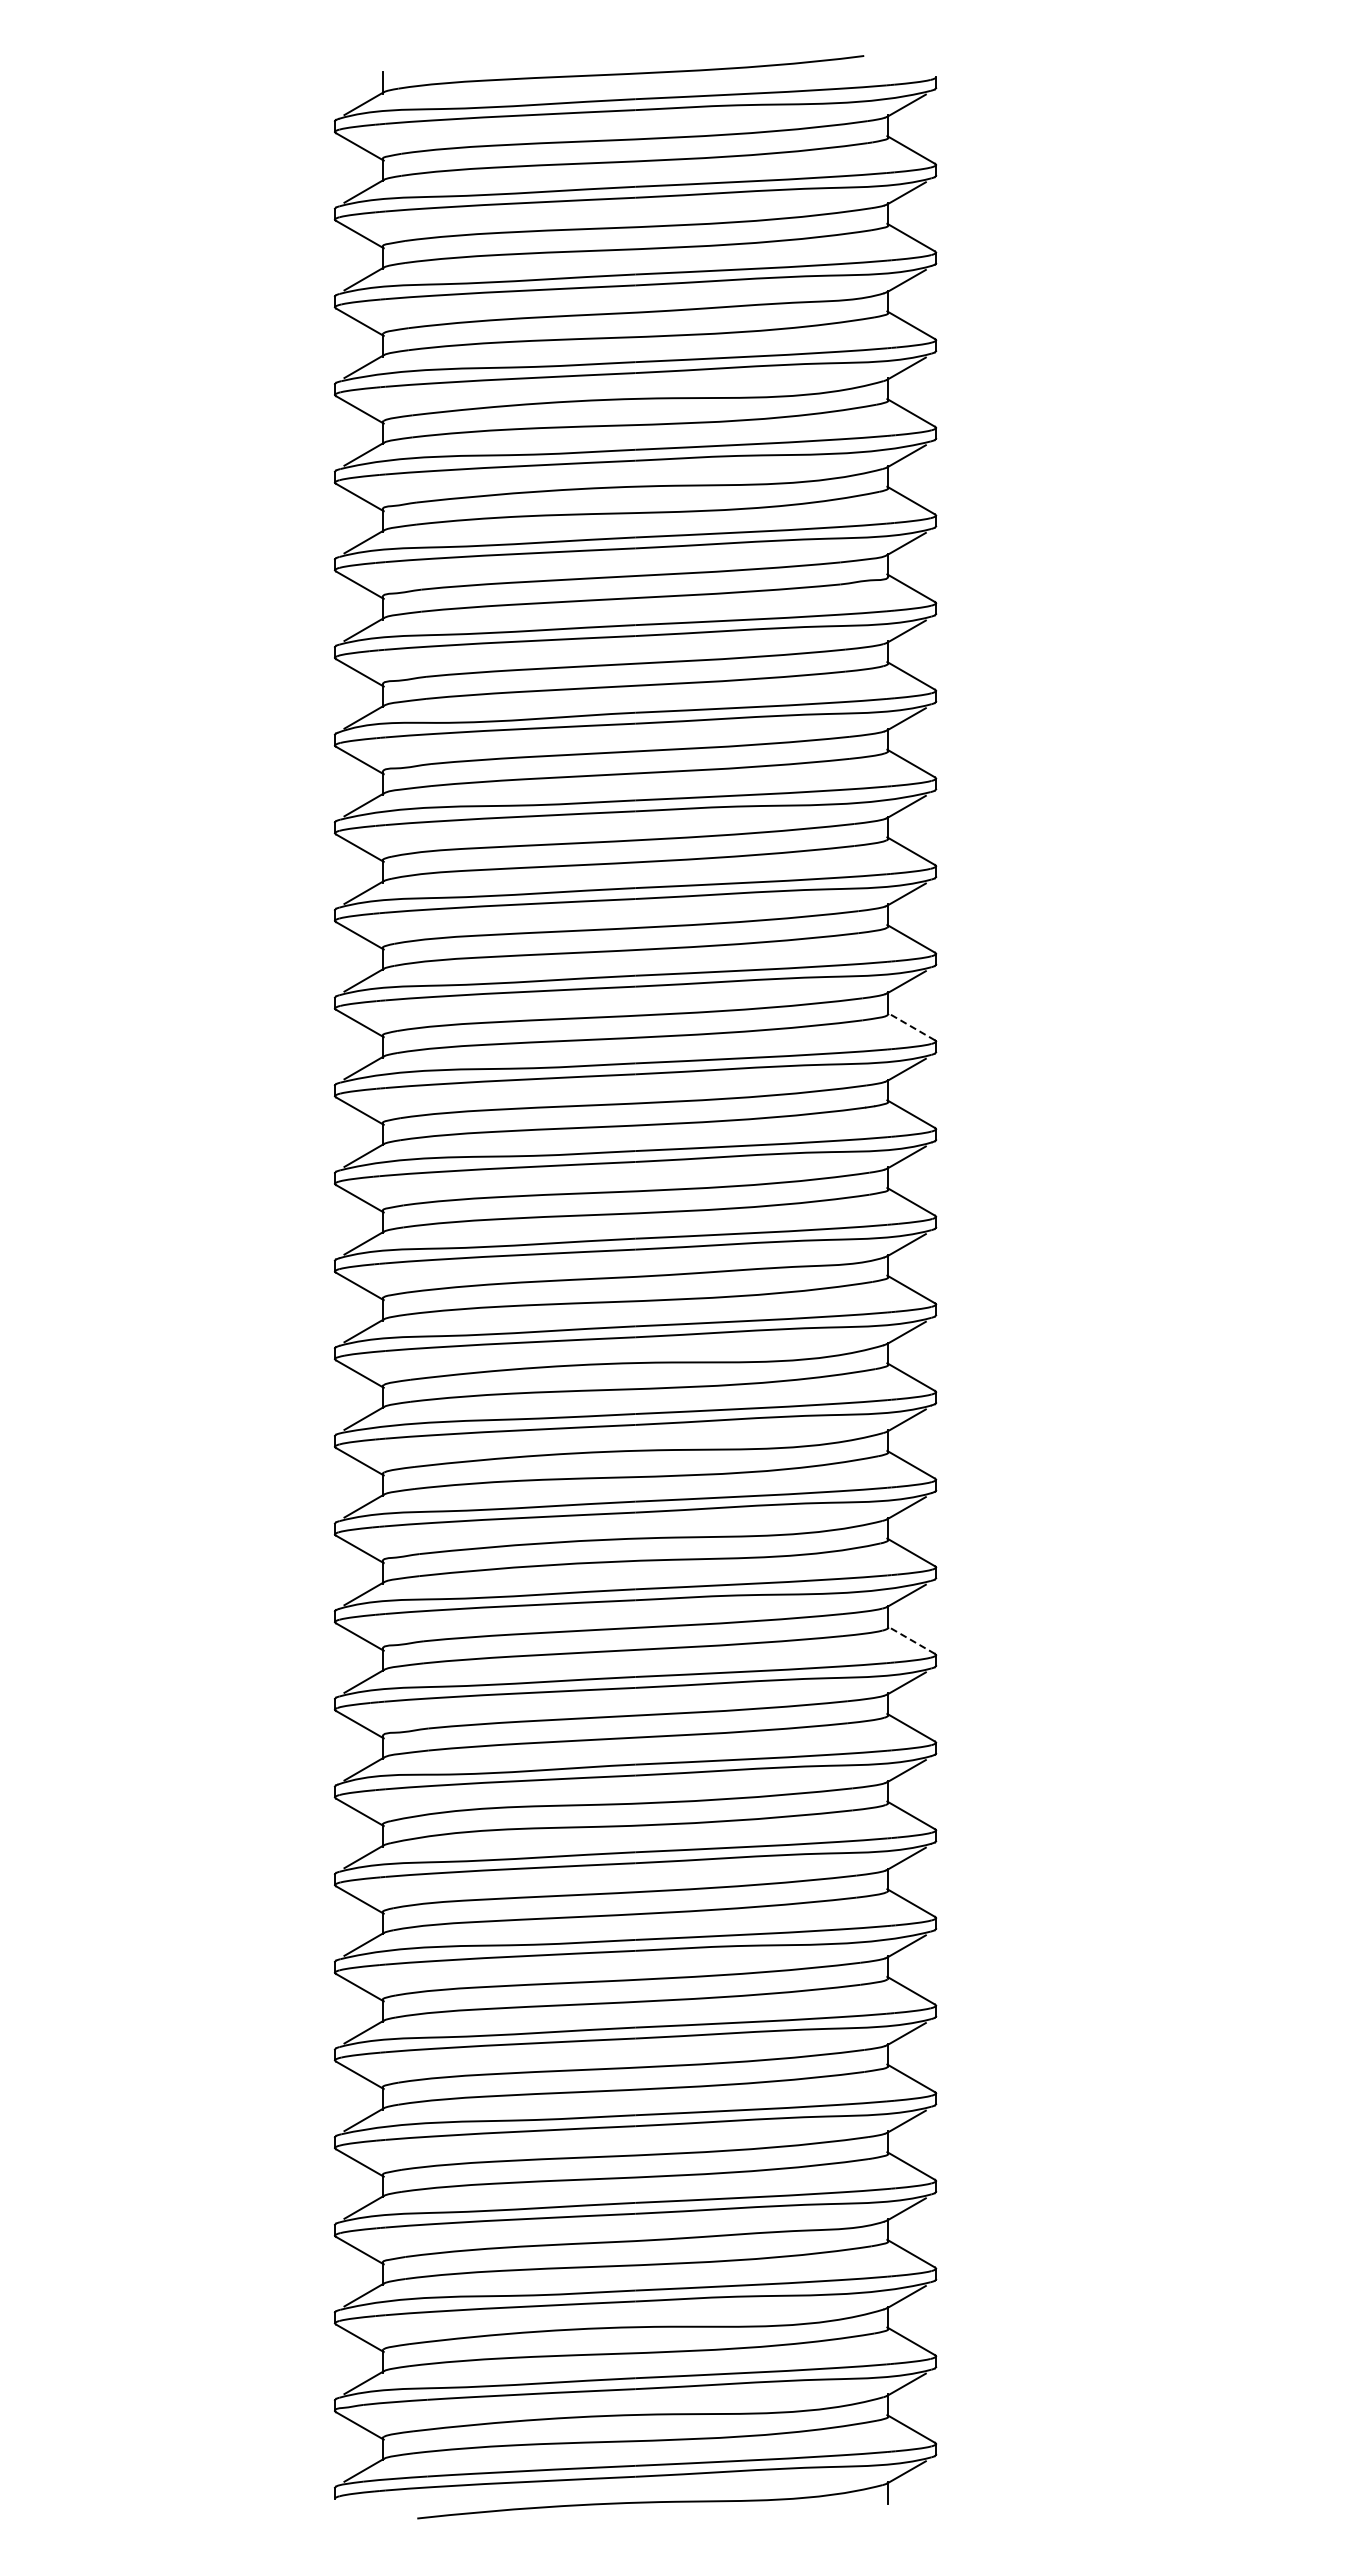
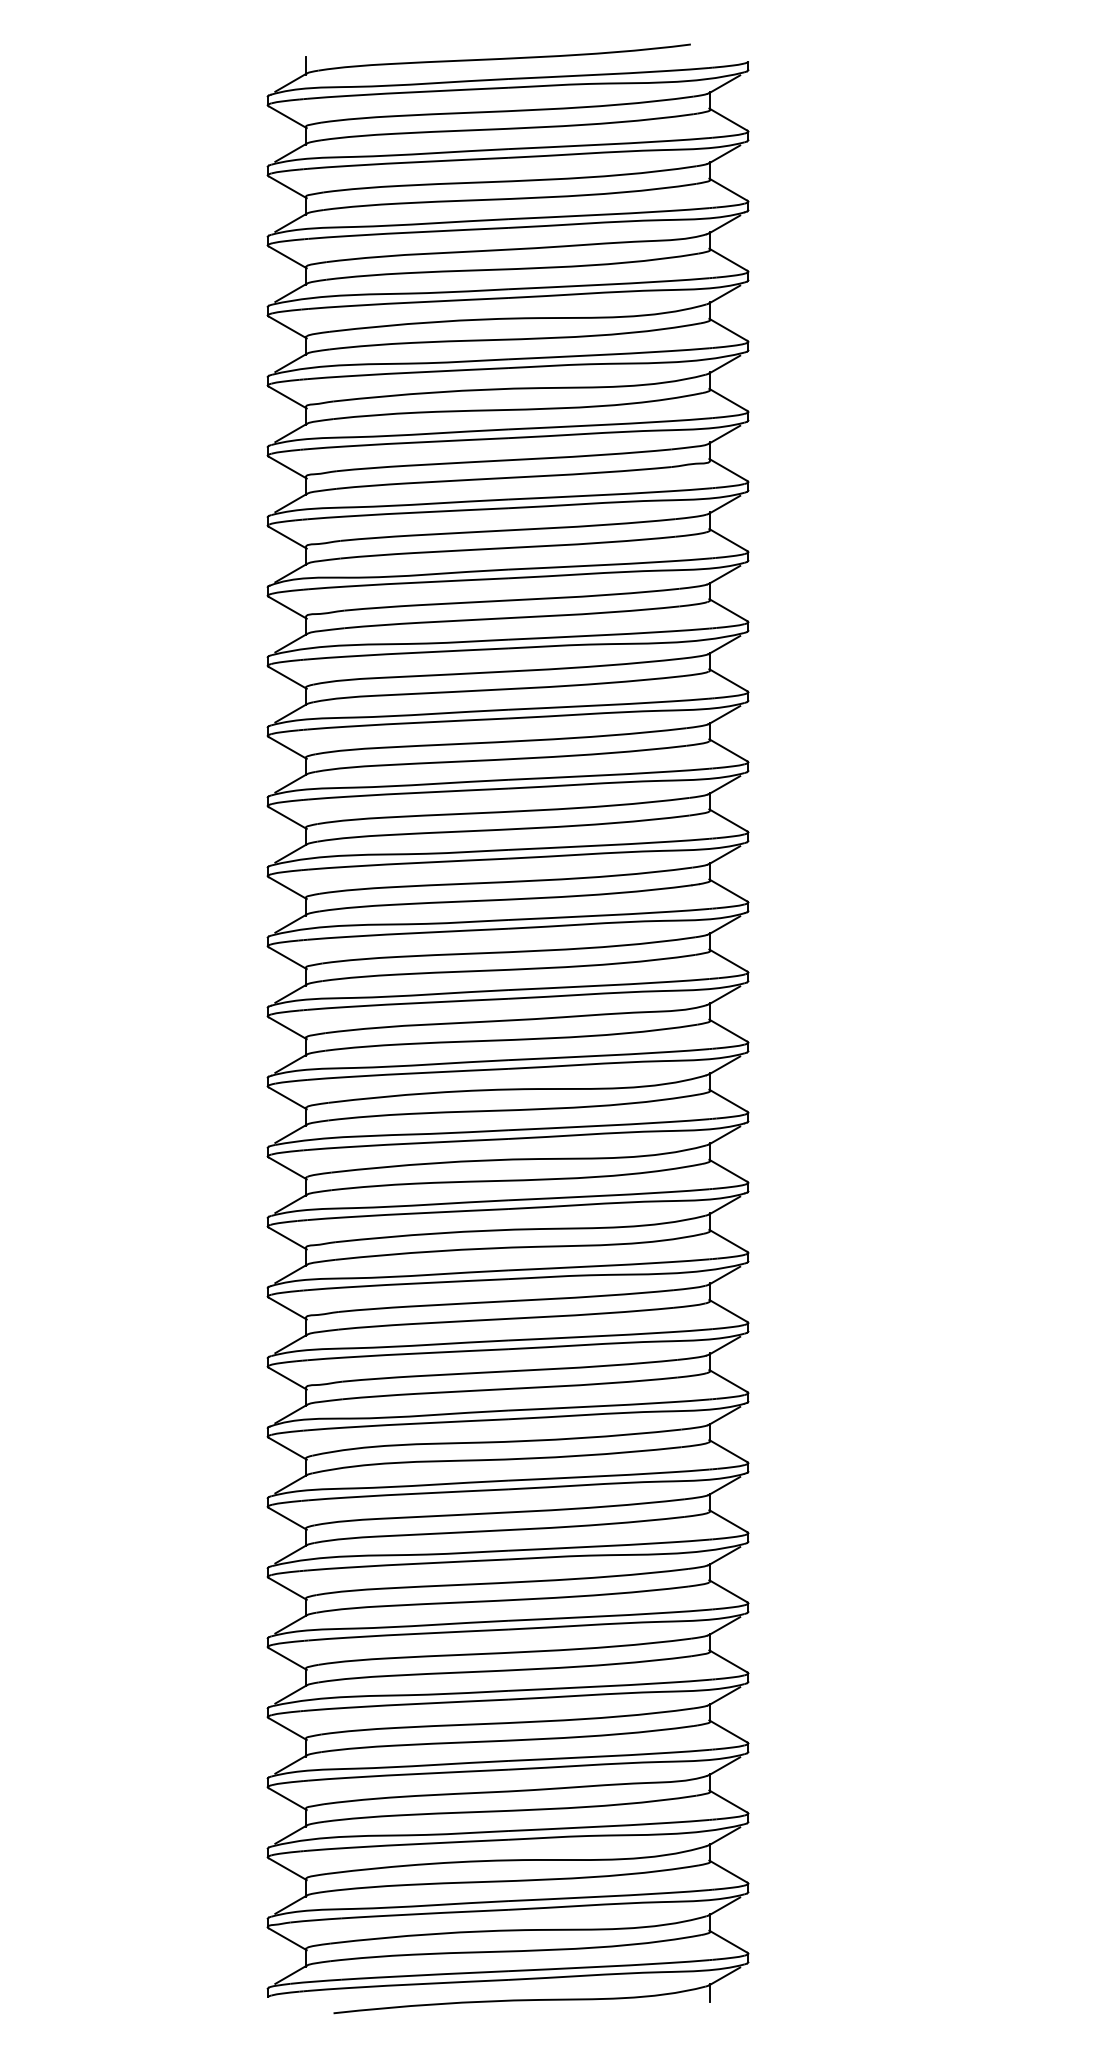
line: (911, 1026) -> (728, 820), dashed -> solid
line: (911, 1640) -> (728, 1311), dashed -> solid

